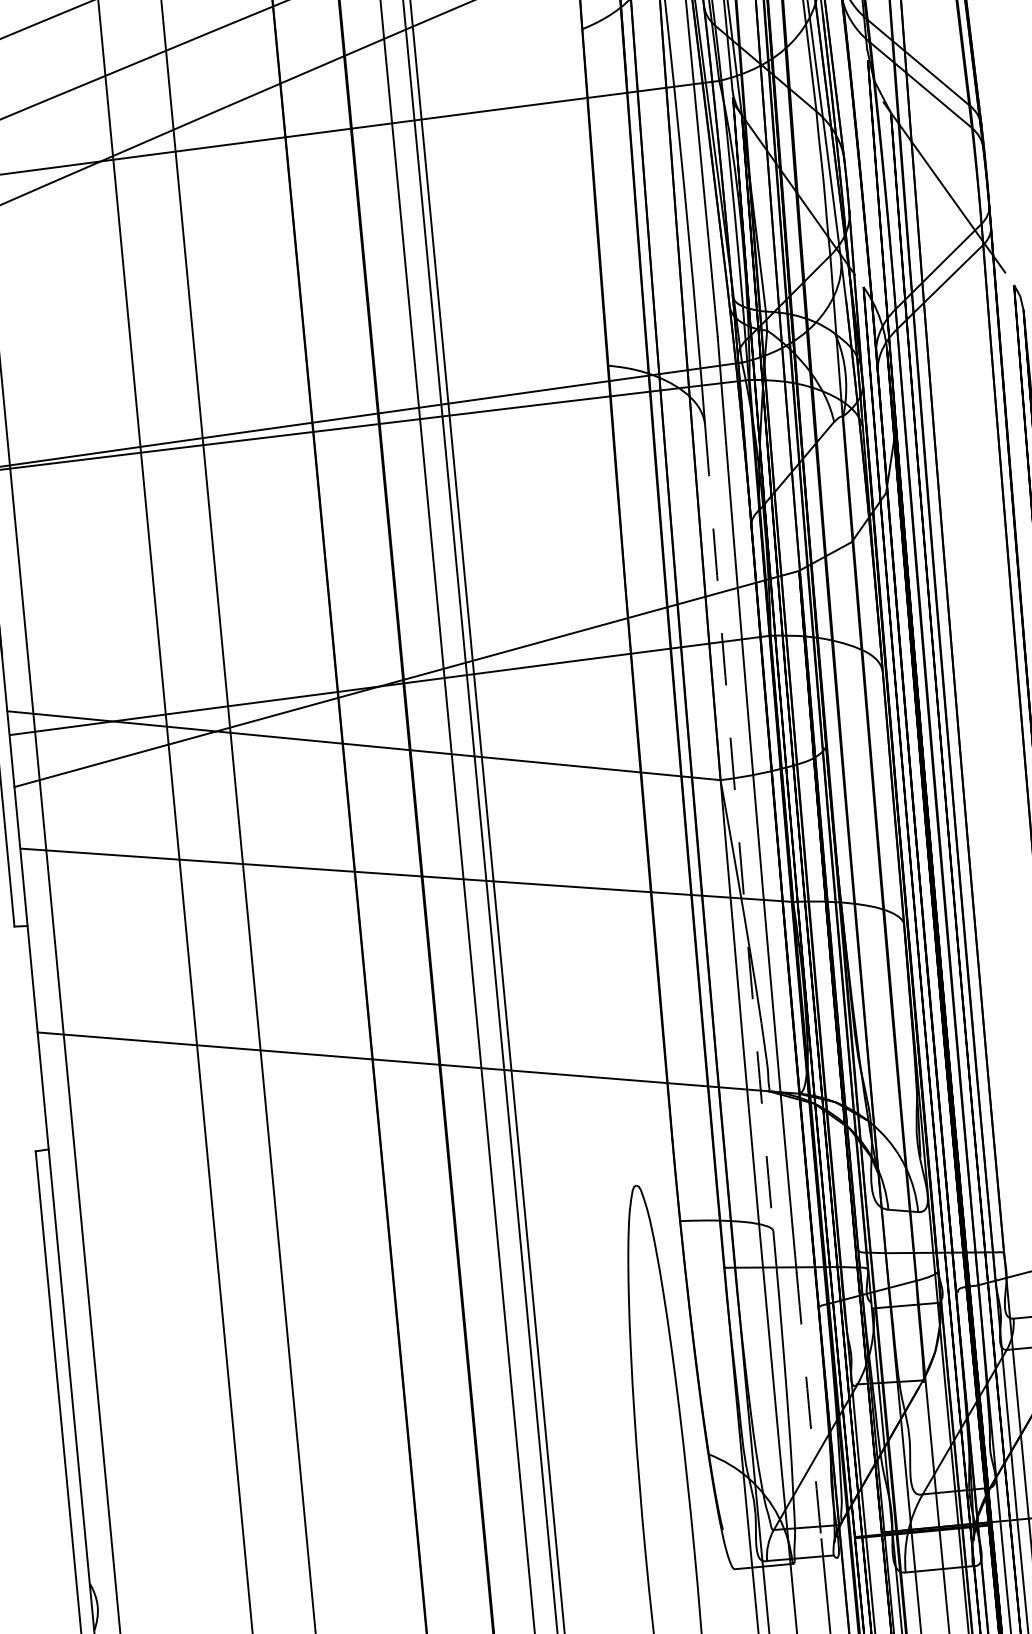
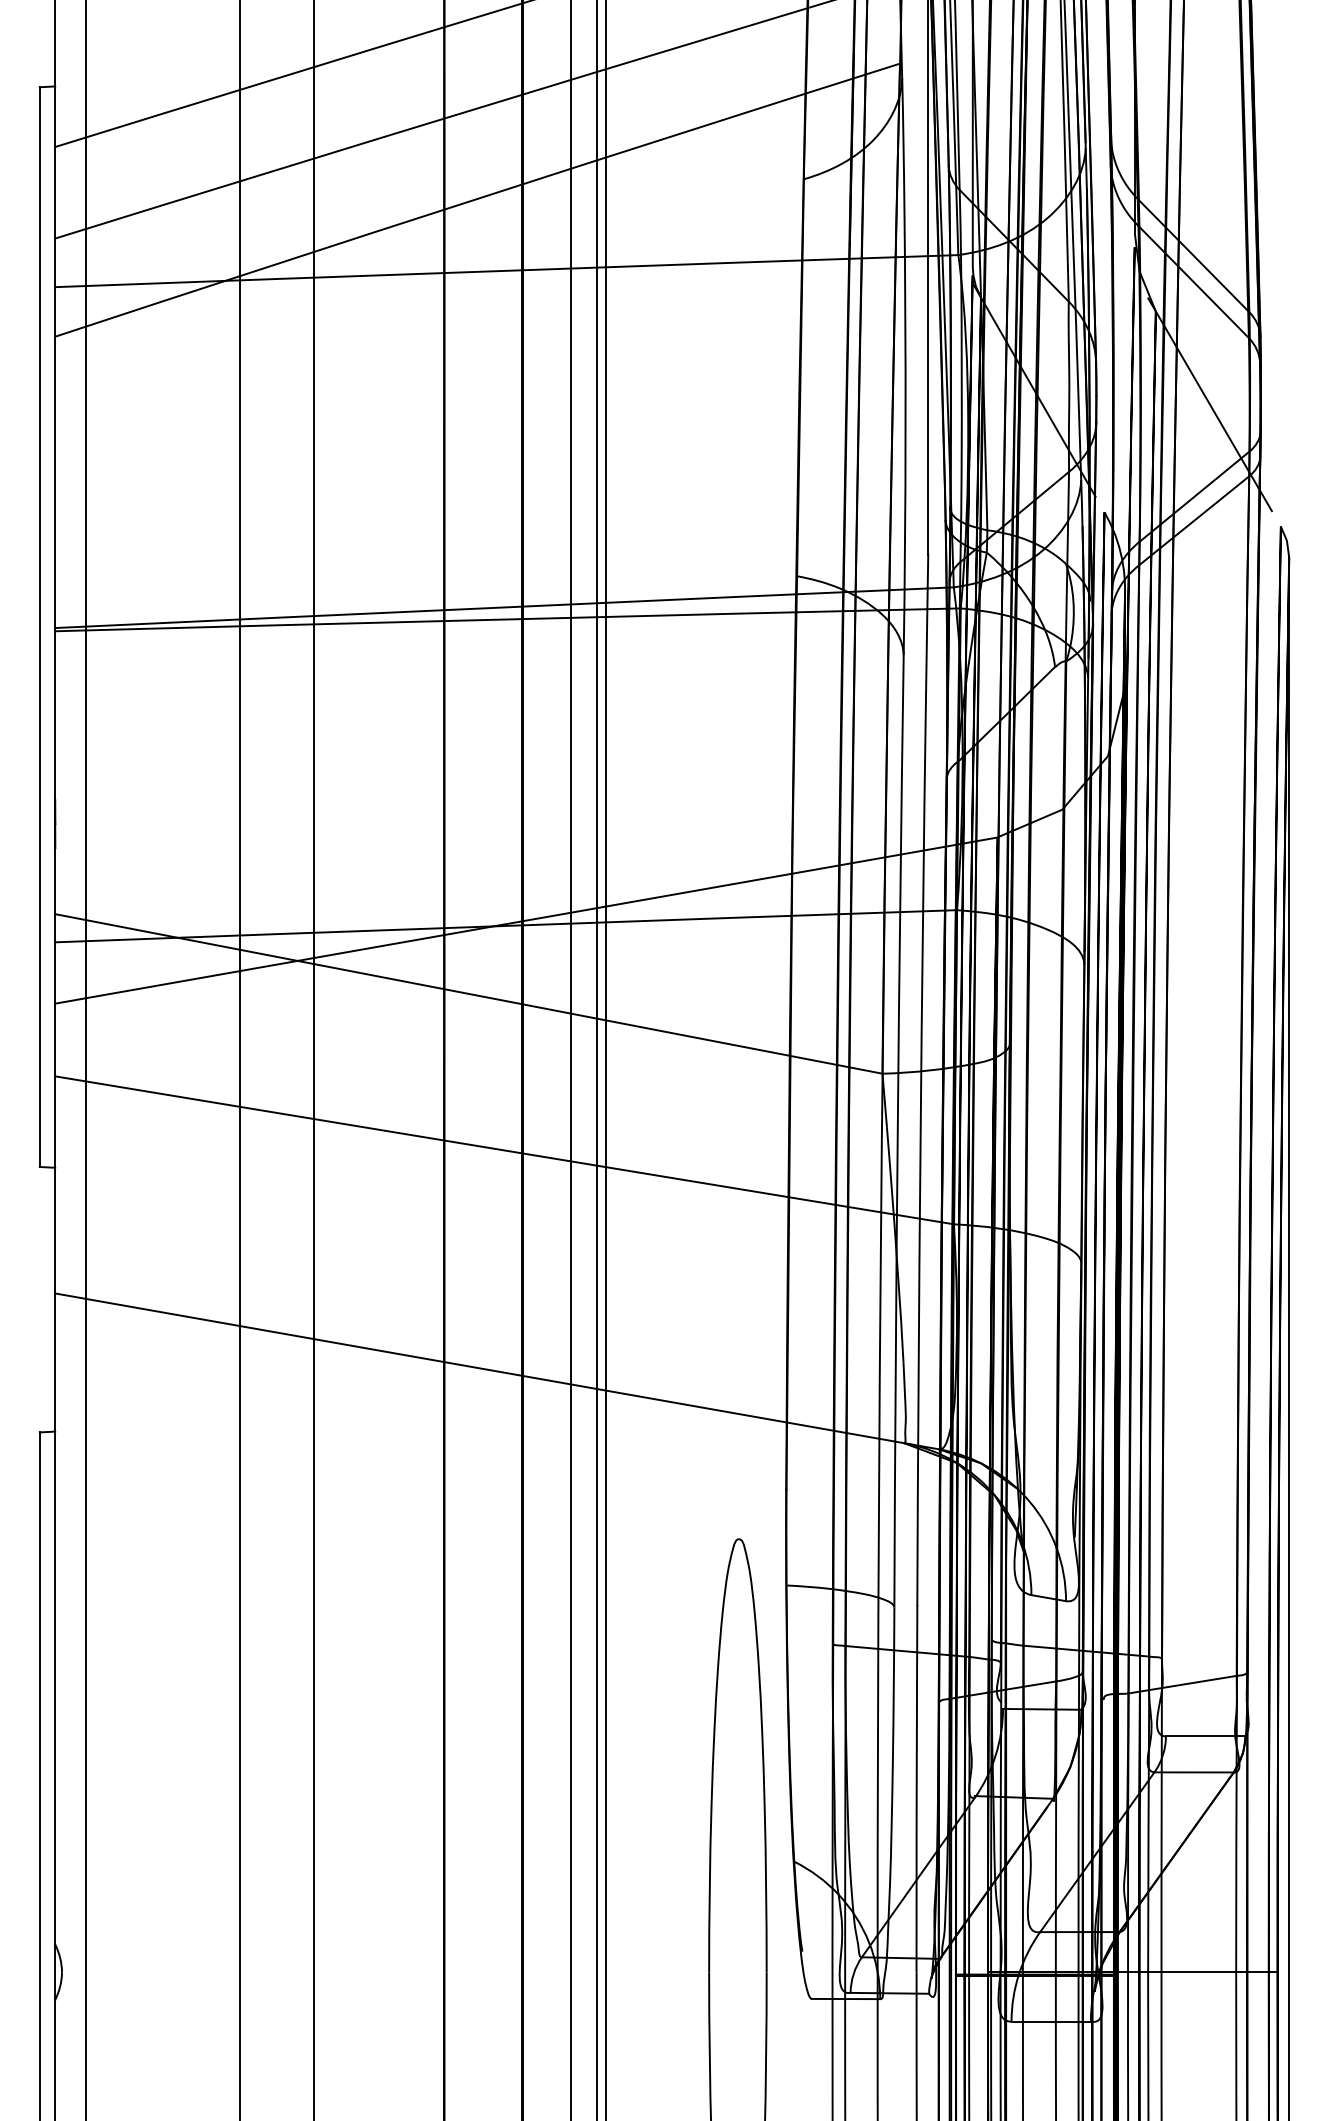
arc: (737, 827) -> (897, 1131), dashed -> solid
arc: (808, 1405) -> (916, 1815), dashed -> solid

